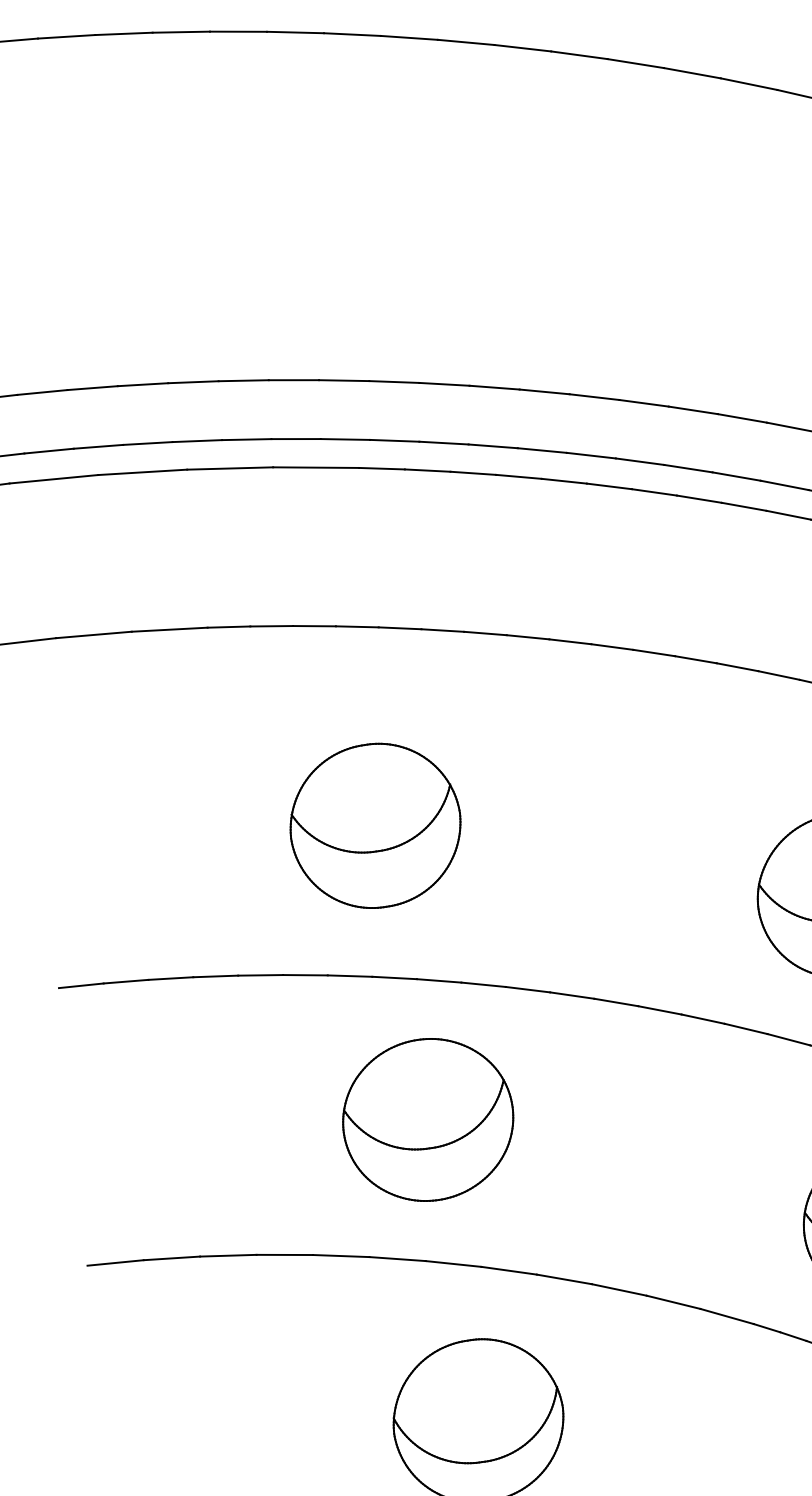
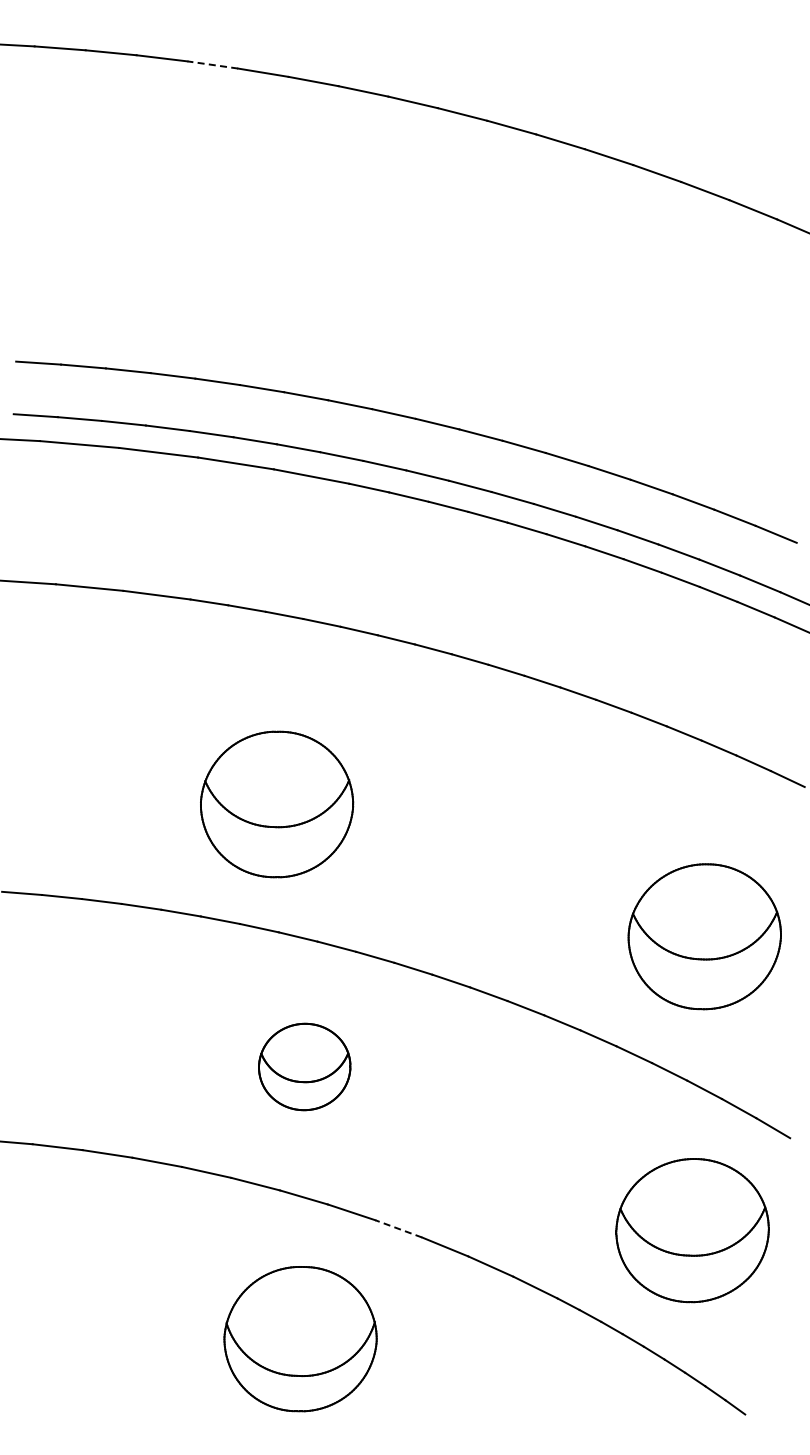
line: (123, 33) -> (212, 64), solid -> dashed
part: (376, 825) -> (277, 804), moved
part: (427, 1119) -> (304, 1066), size x0.6
line: (564, 1279) -> (398, 1228), solid -> dashed

